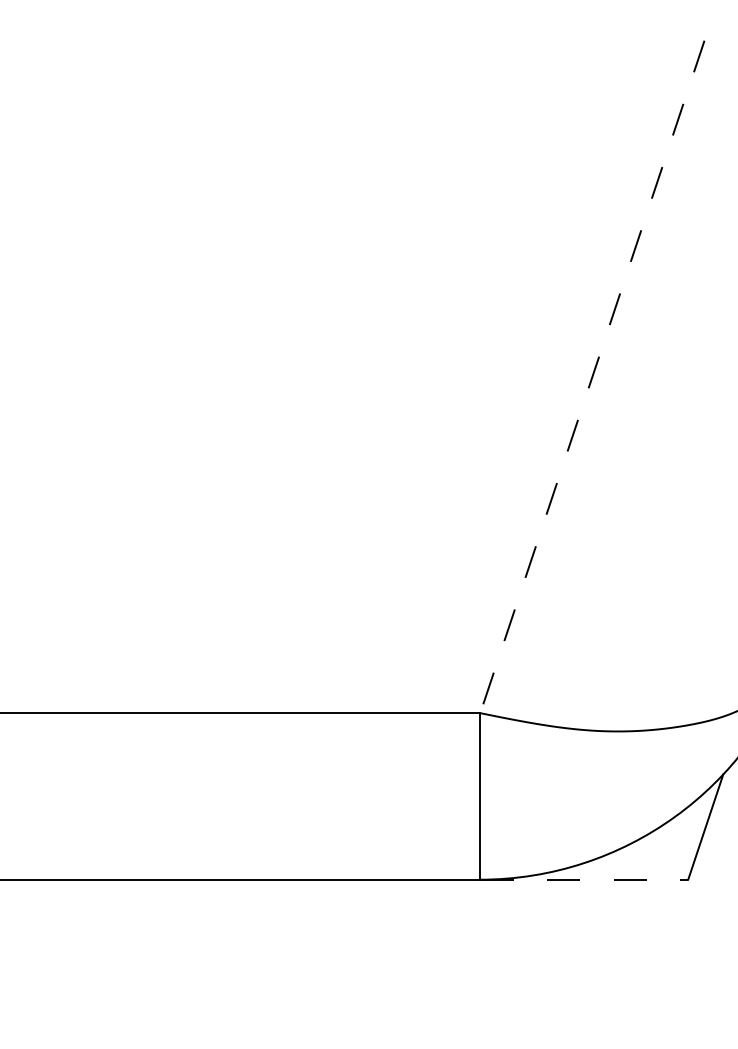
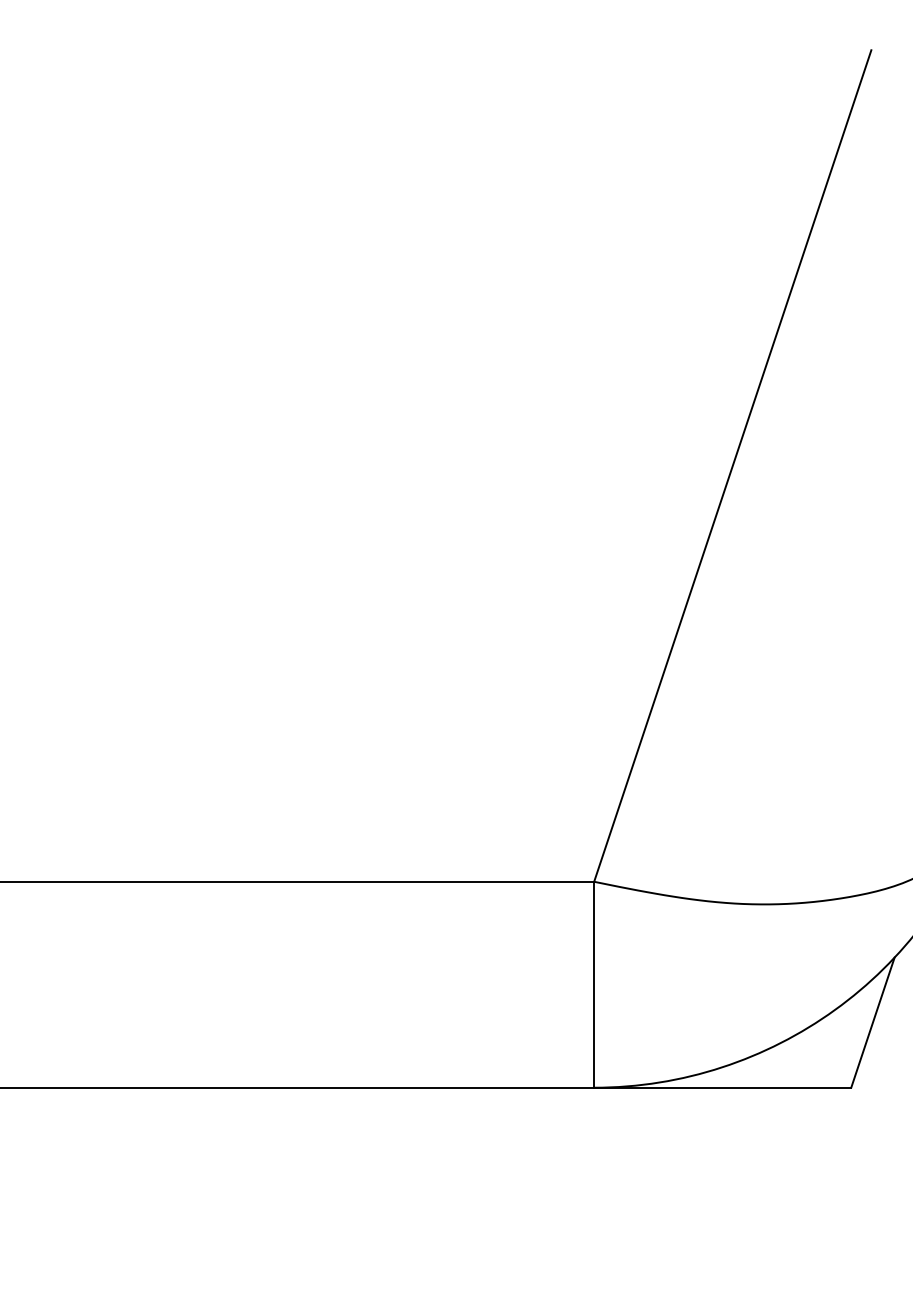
line: (592, 377) -> (732, 466), dashed -> solid
line: (584, 879) -> (722, 1087), dashed -> solid

